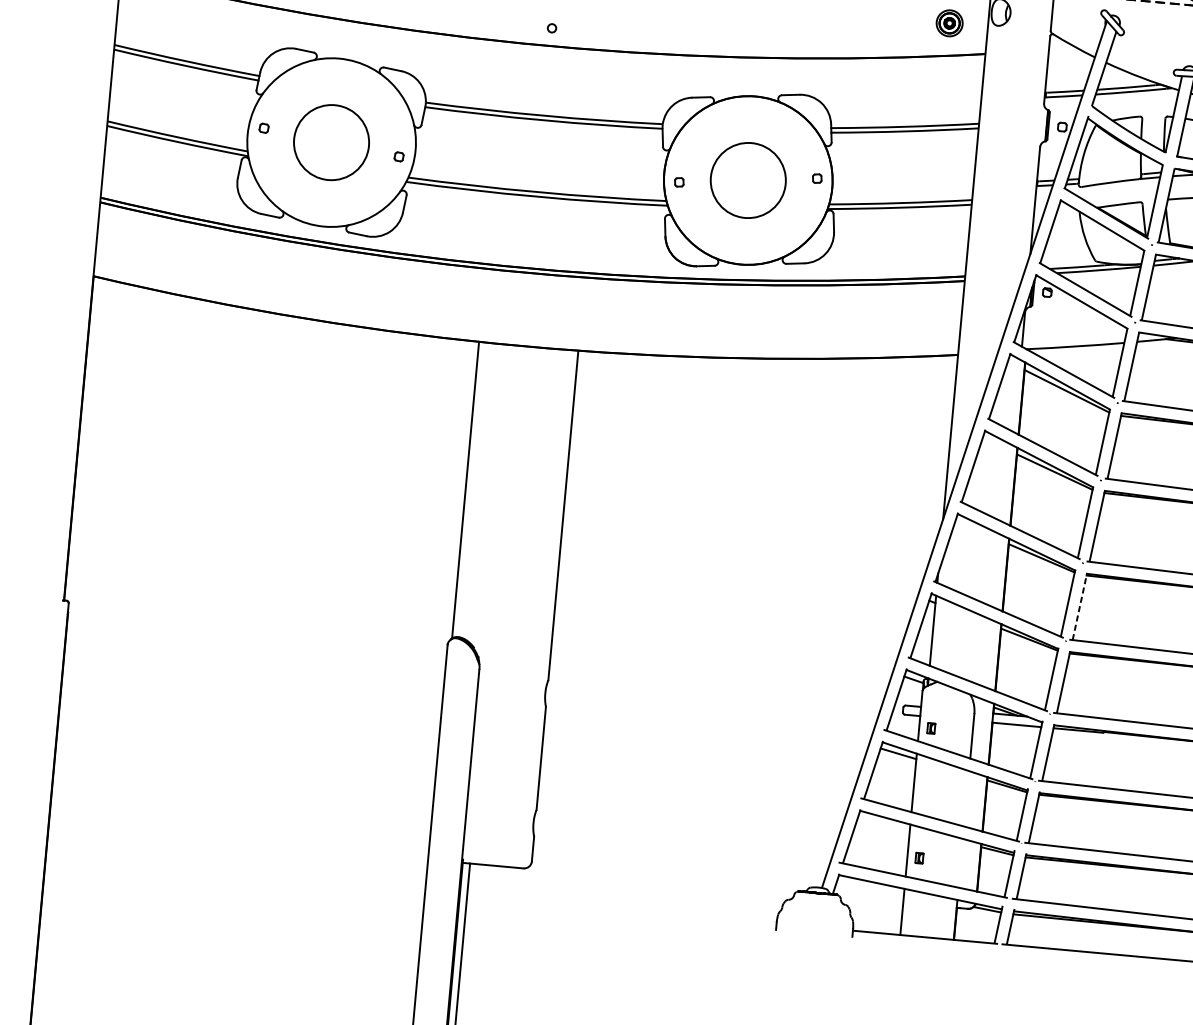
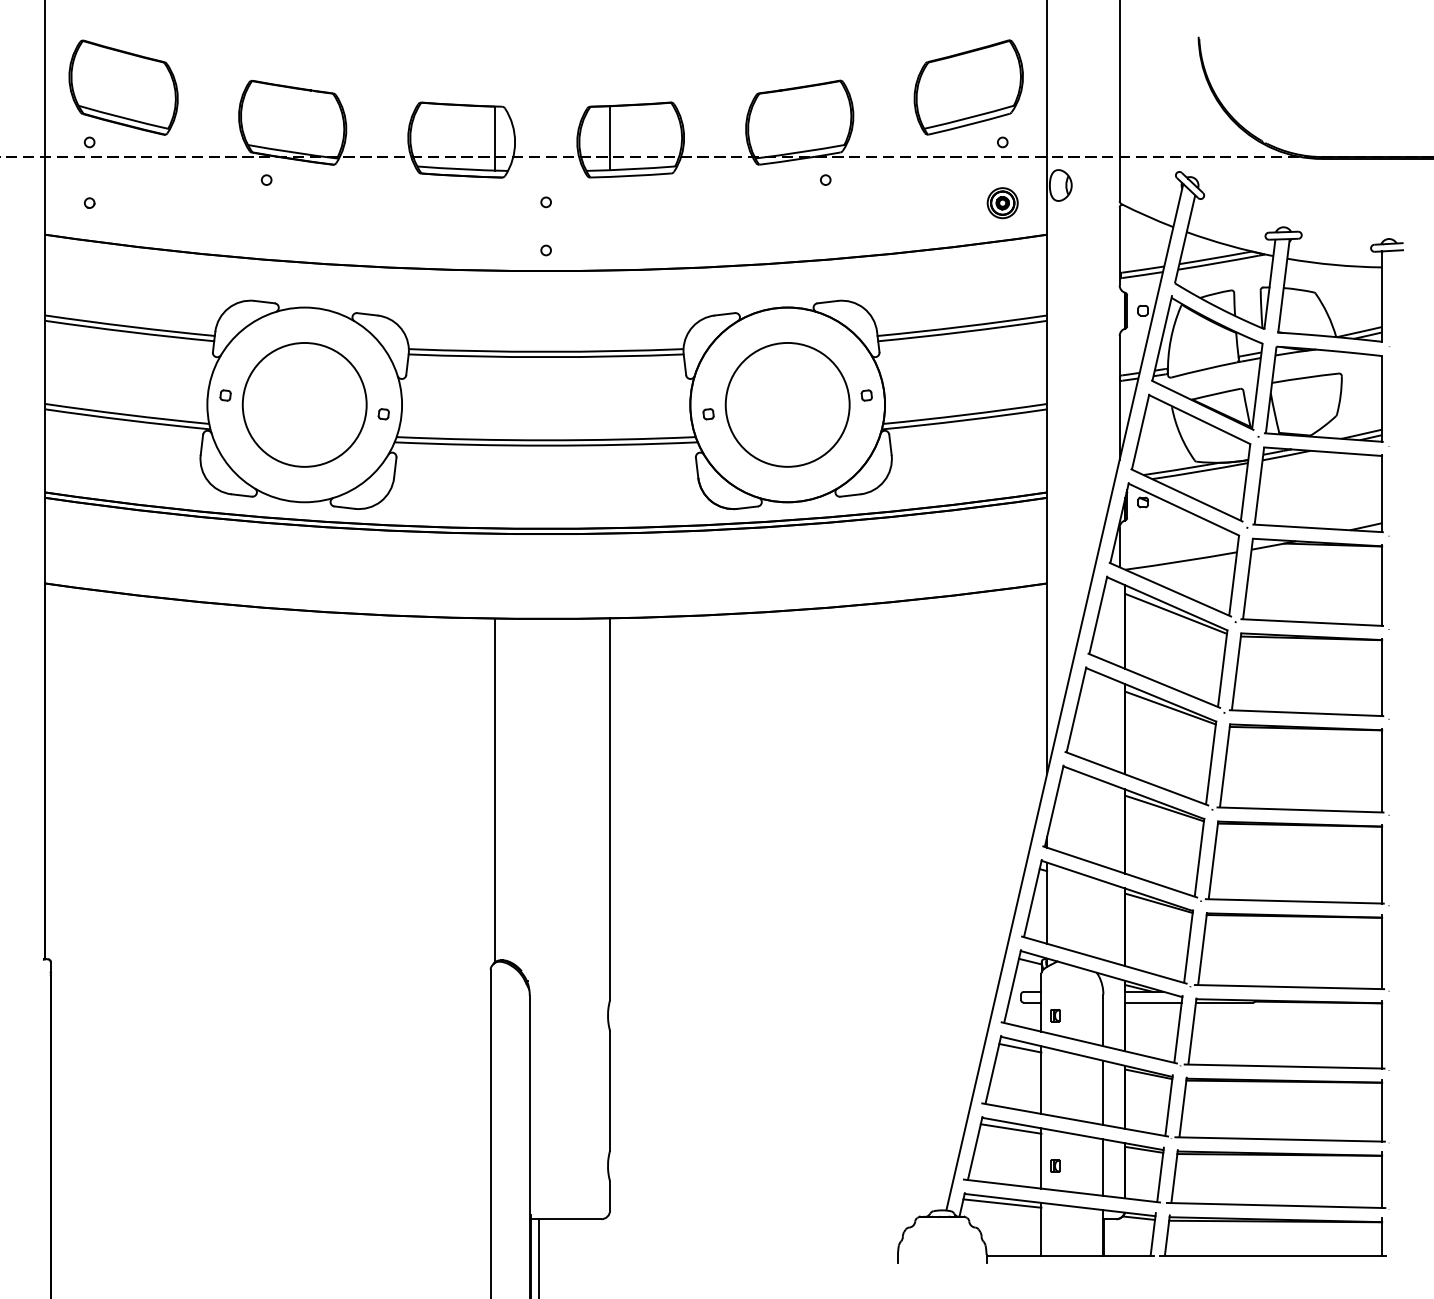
circle: (331, 142) -> (304, 404), size x1.43
circle: (748, 180) -> (787, 404), size x1.43
line: (1079, 606) -> (1213, 859), dashed -> solid
line: (966, 798) -> (1103, 1092), added
line: (883, 822) -> (1010, 1128), added
line: (960, 863) -> (1103, 1167), added
line: (870, 886) -> (1002, 1203), added

